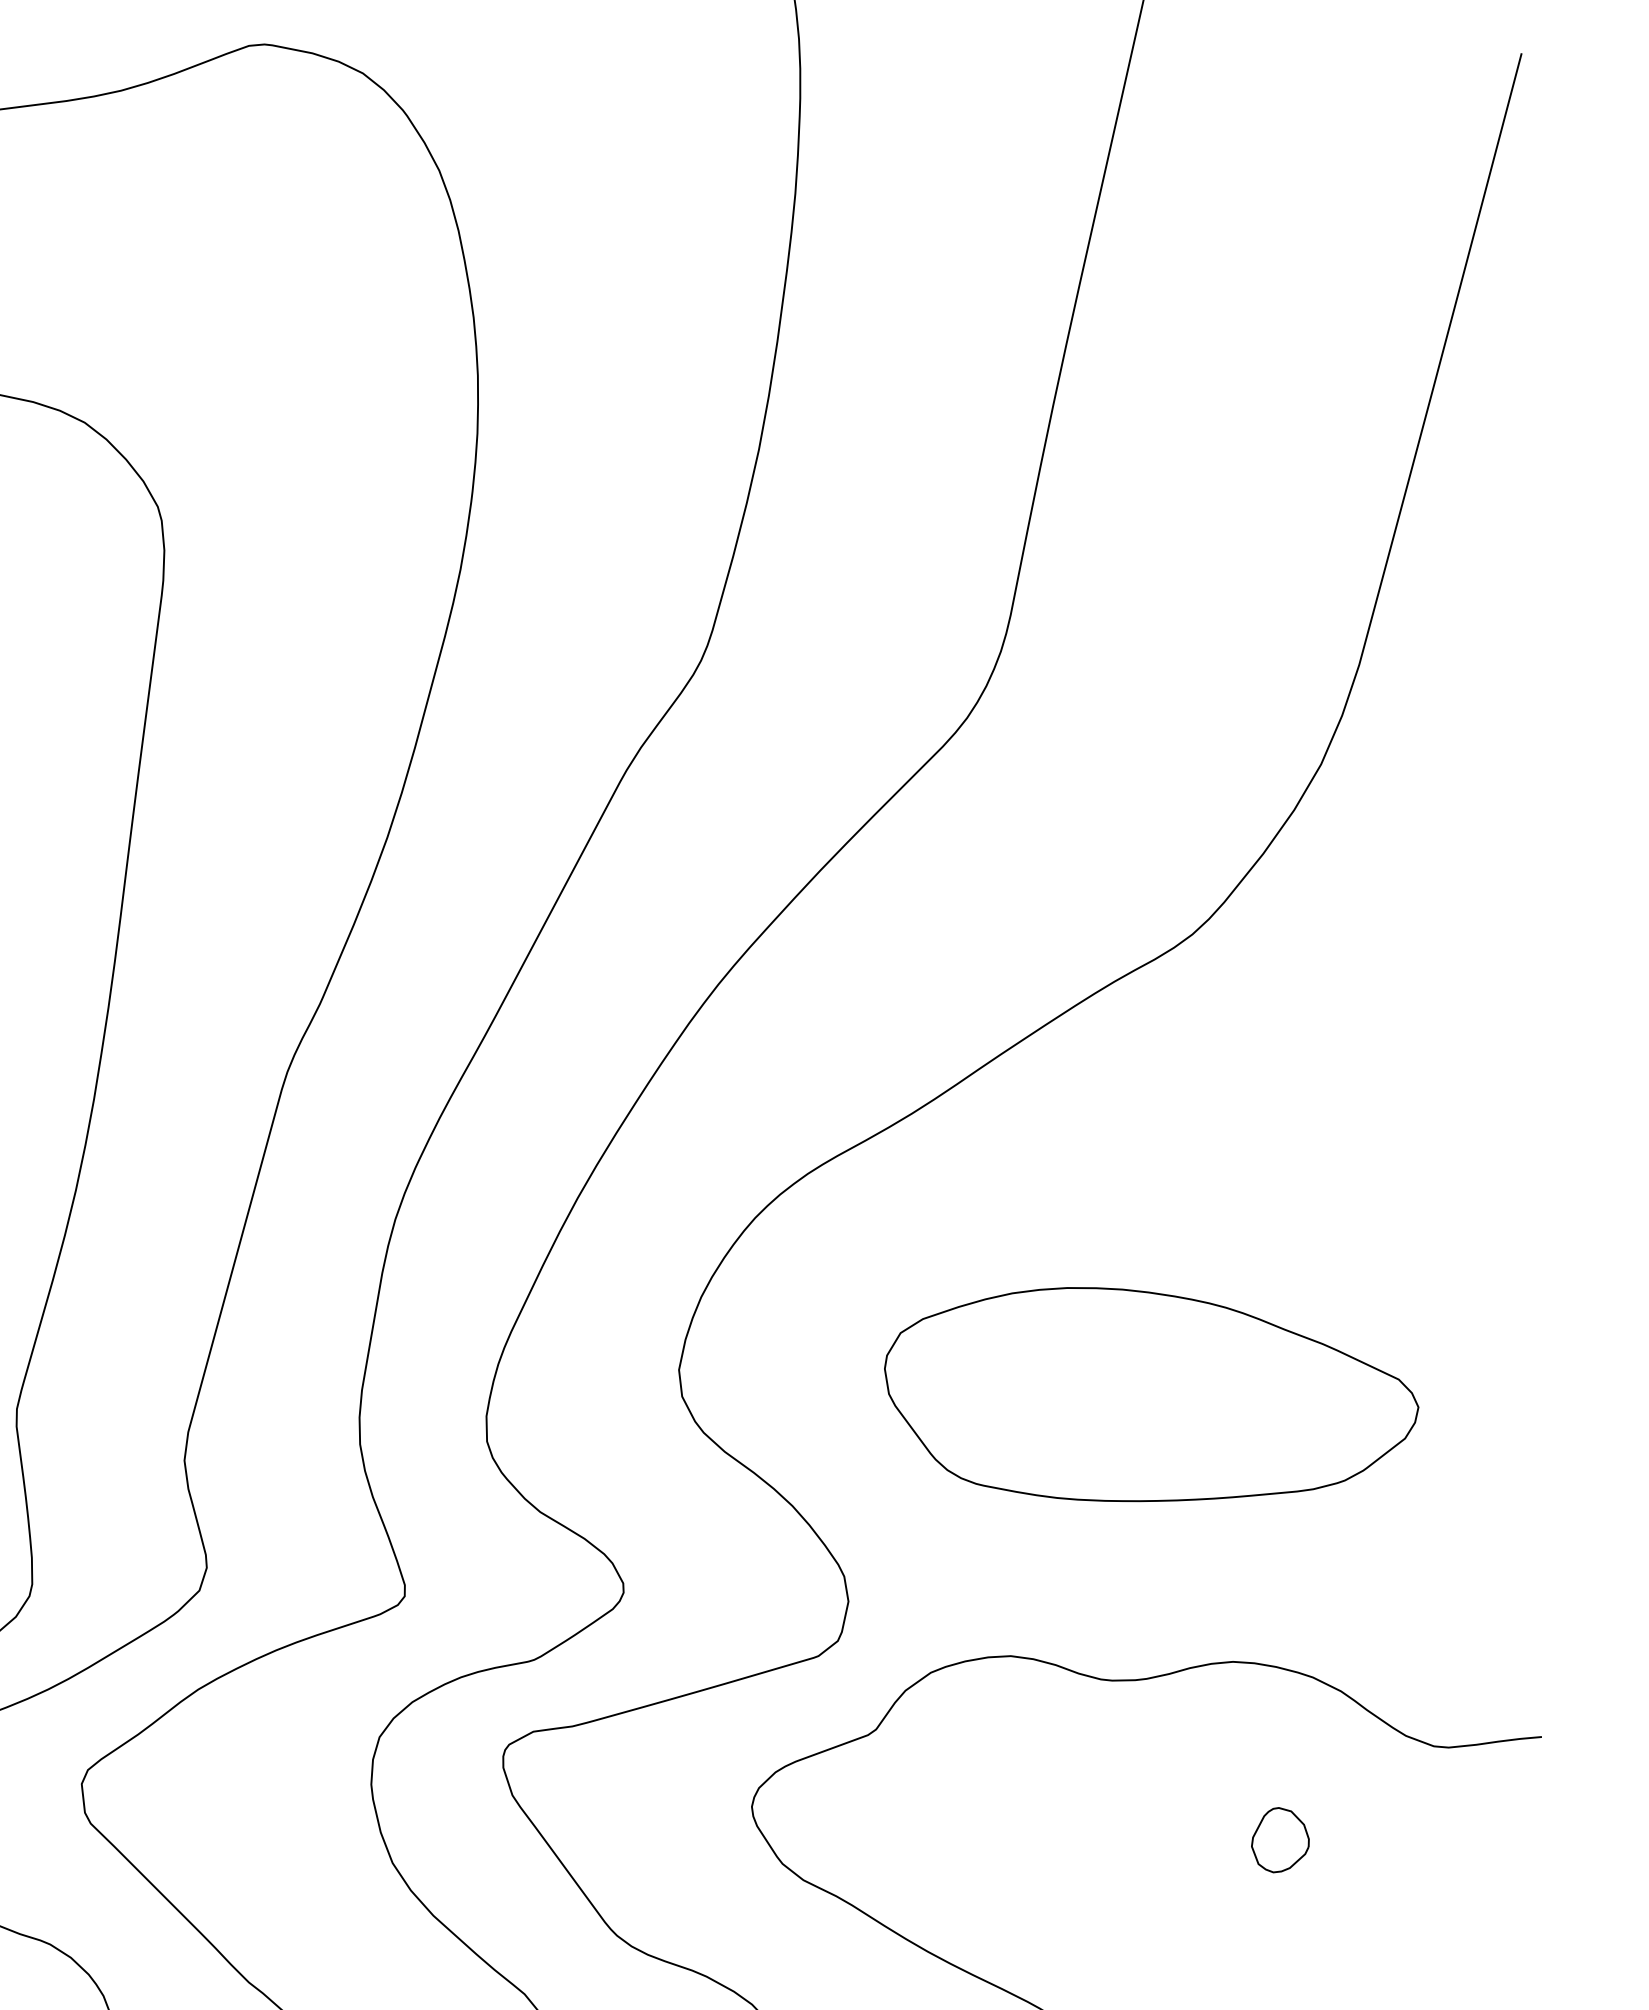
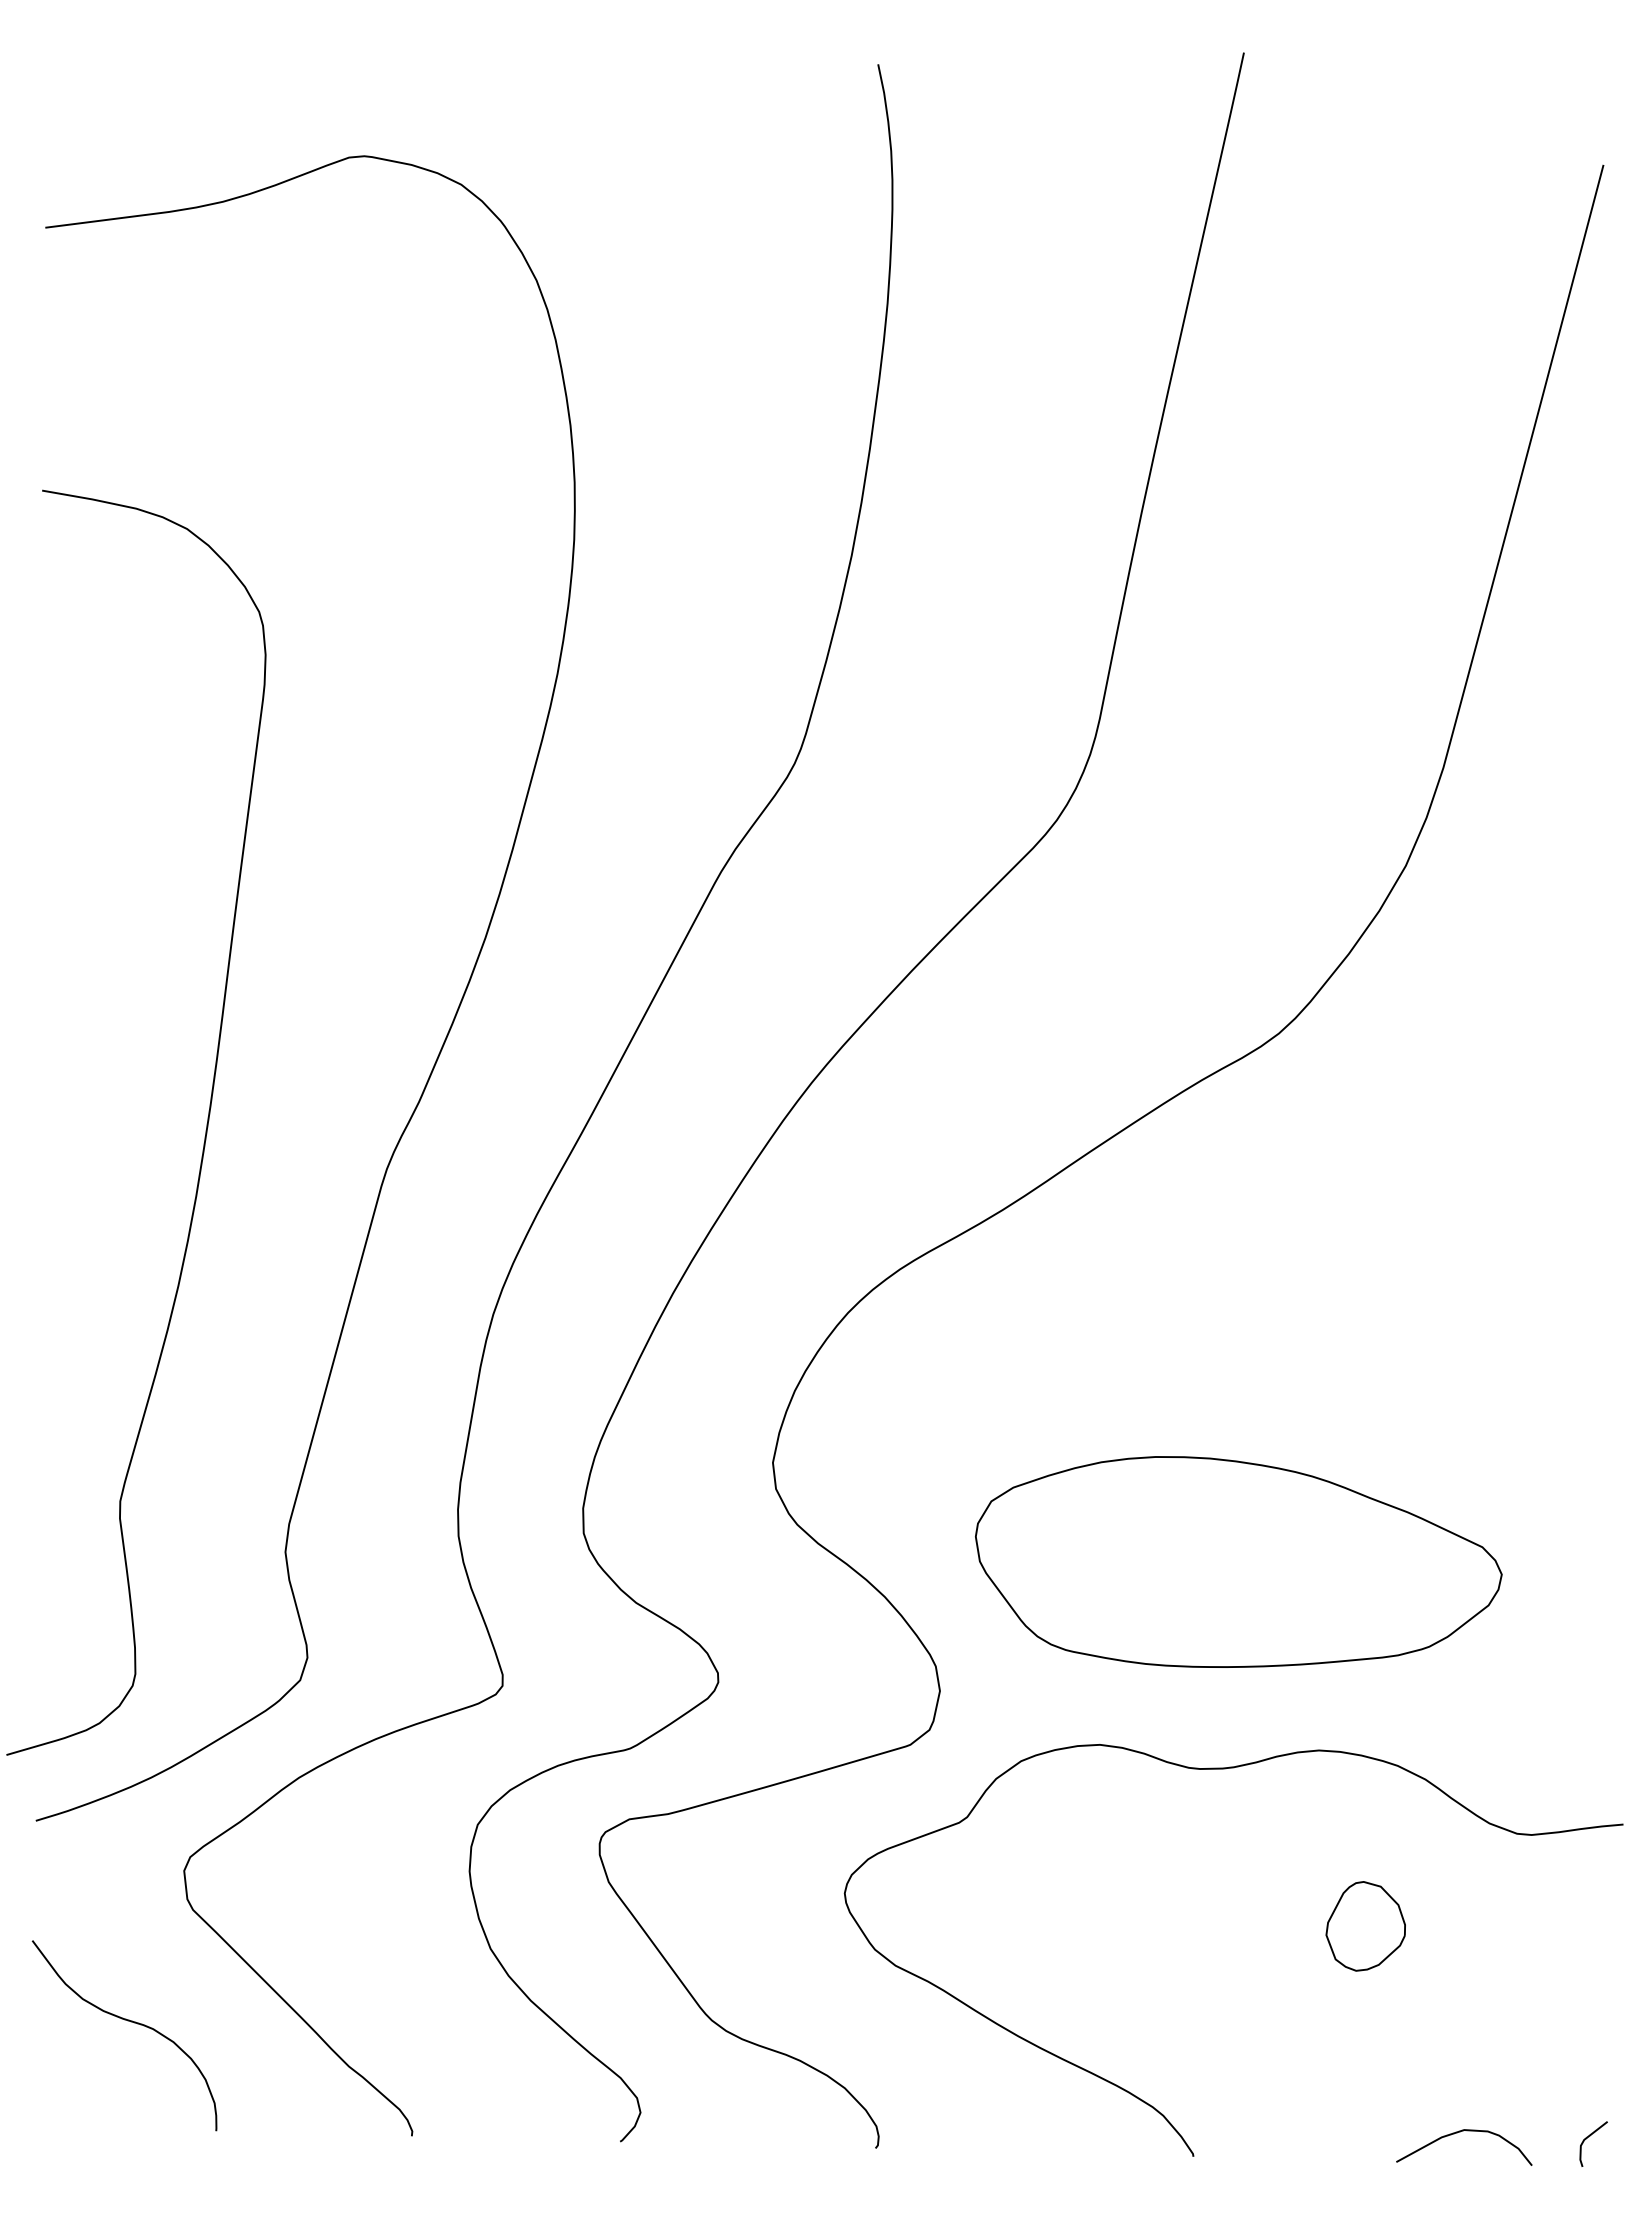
part: (1151, 1394) -> (1238, 1561), moved
part: (1280, 1839) -> (1365, 1925), size x1.4

